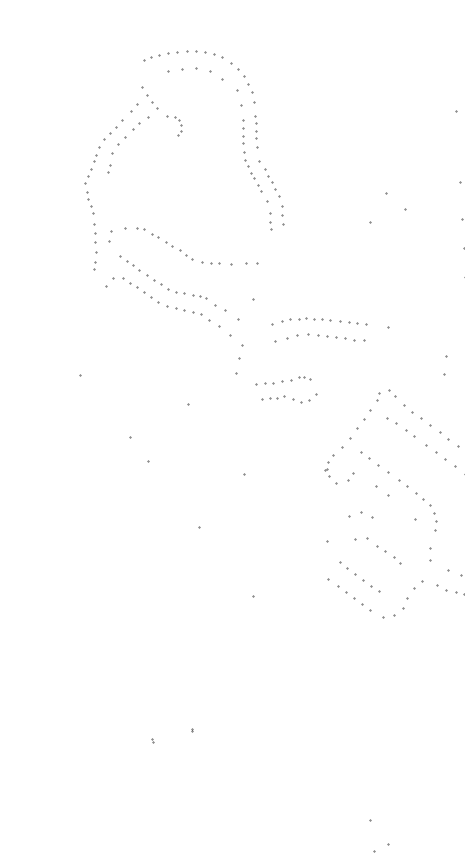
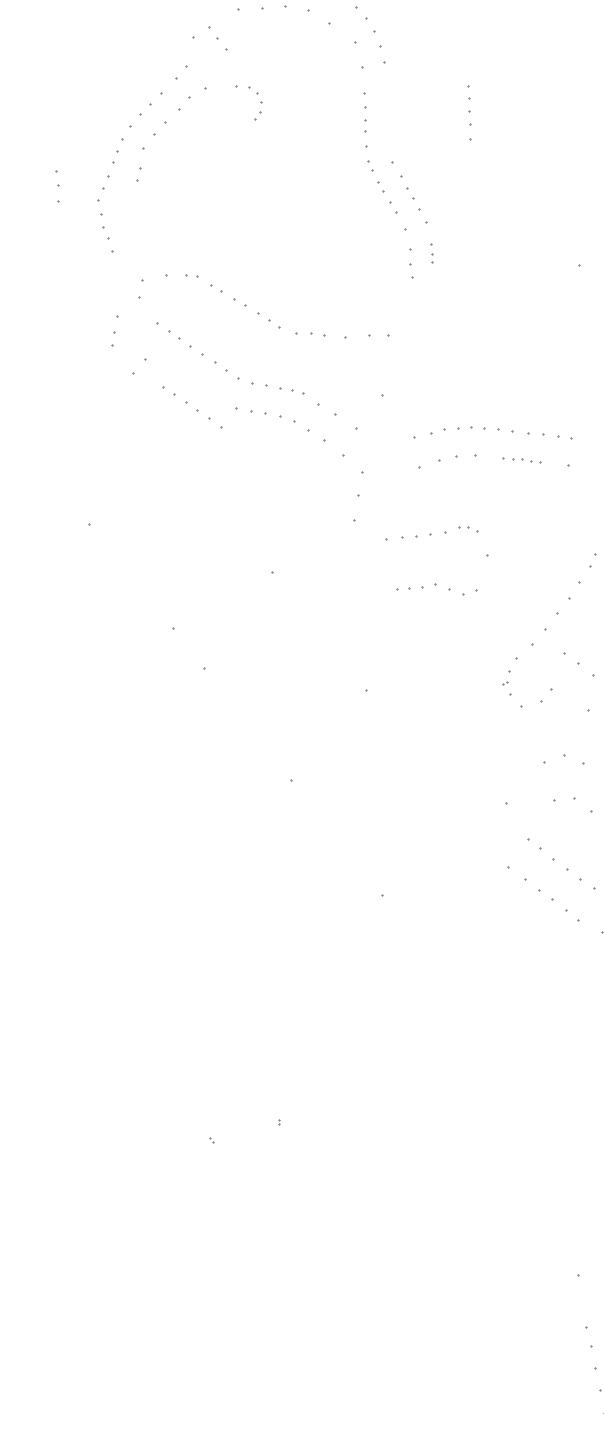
part: (152, 101) -> (218, 38), moved
part: (256, 131) -> (470, 112), moved
part: (282, 215) -> (431, 254), size x0.6
part: (94, 233) -> (56, 186), moved
part: (140, 290) -> (191, 407), moved
part: (336, 337) -> (522, 459), size x0.6
part: (285, 399) -> (436, 589), moved

